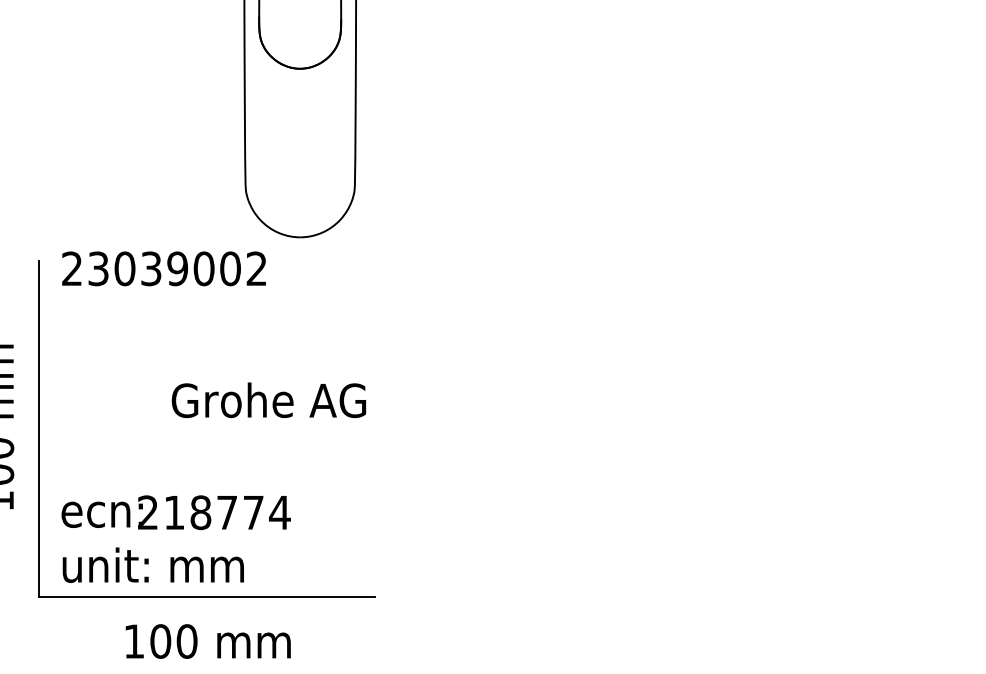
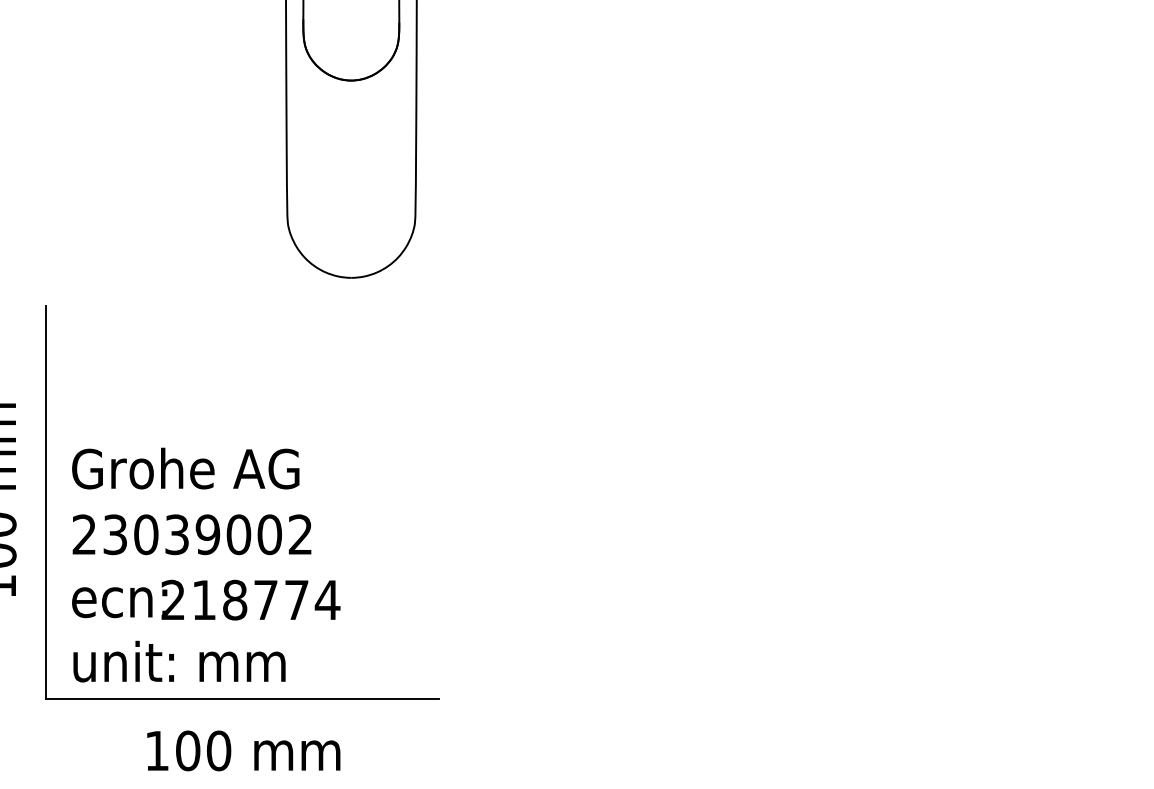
text: (163, 268) -> (191, 534), moved
text: (268, 400) -> (185, 468), moved

